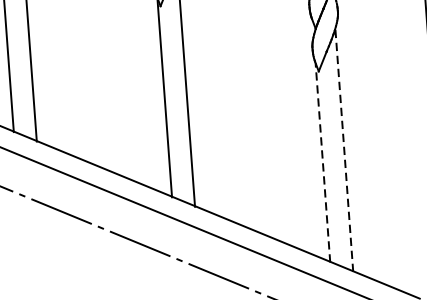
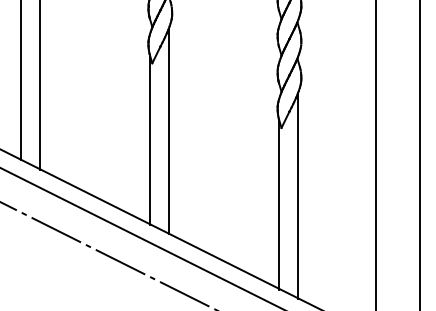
line: (344, 150) -> (298, 196), dashed -> solid
line: (323, 162) -> (279, 204), dashed -> solid

